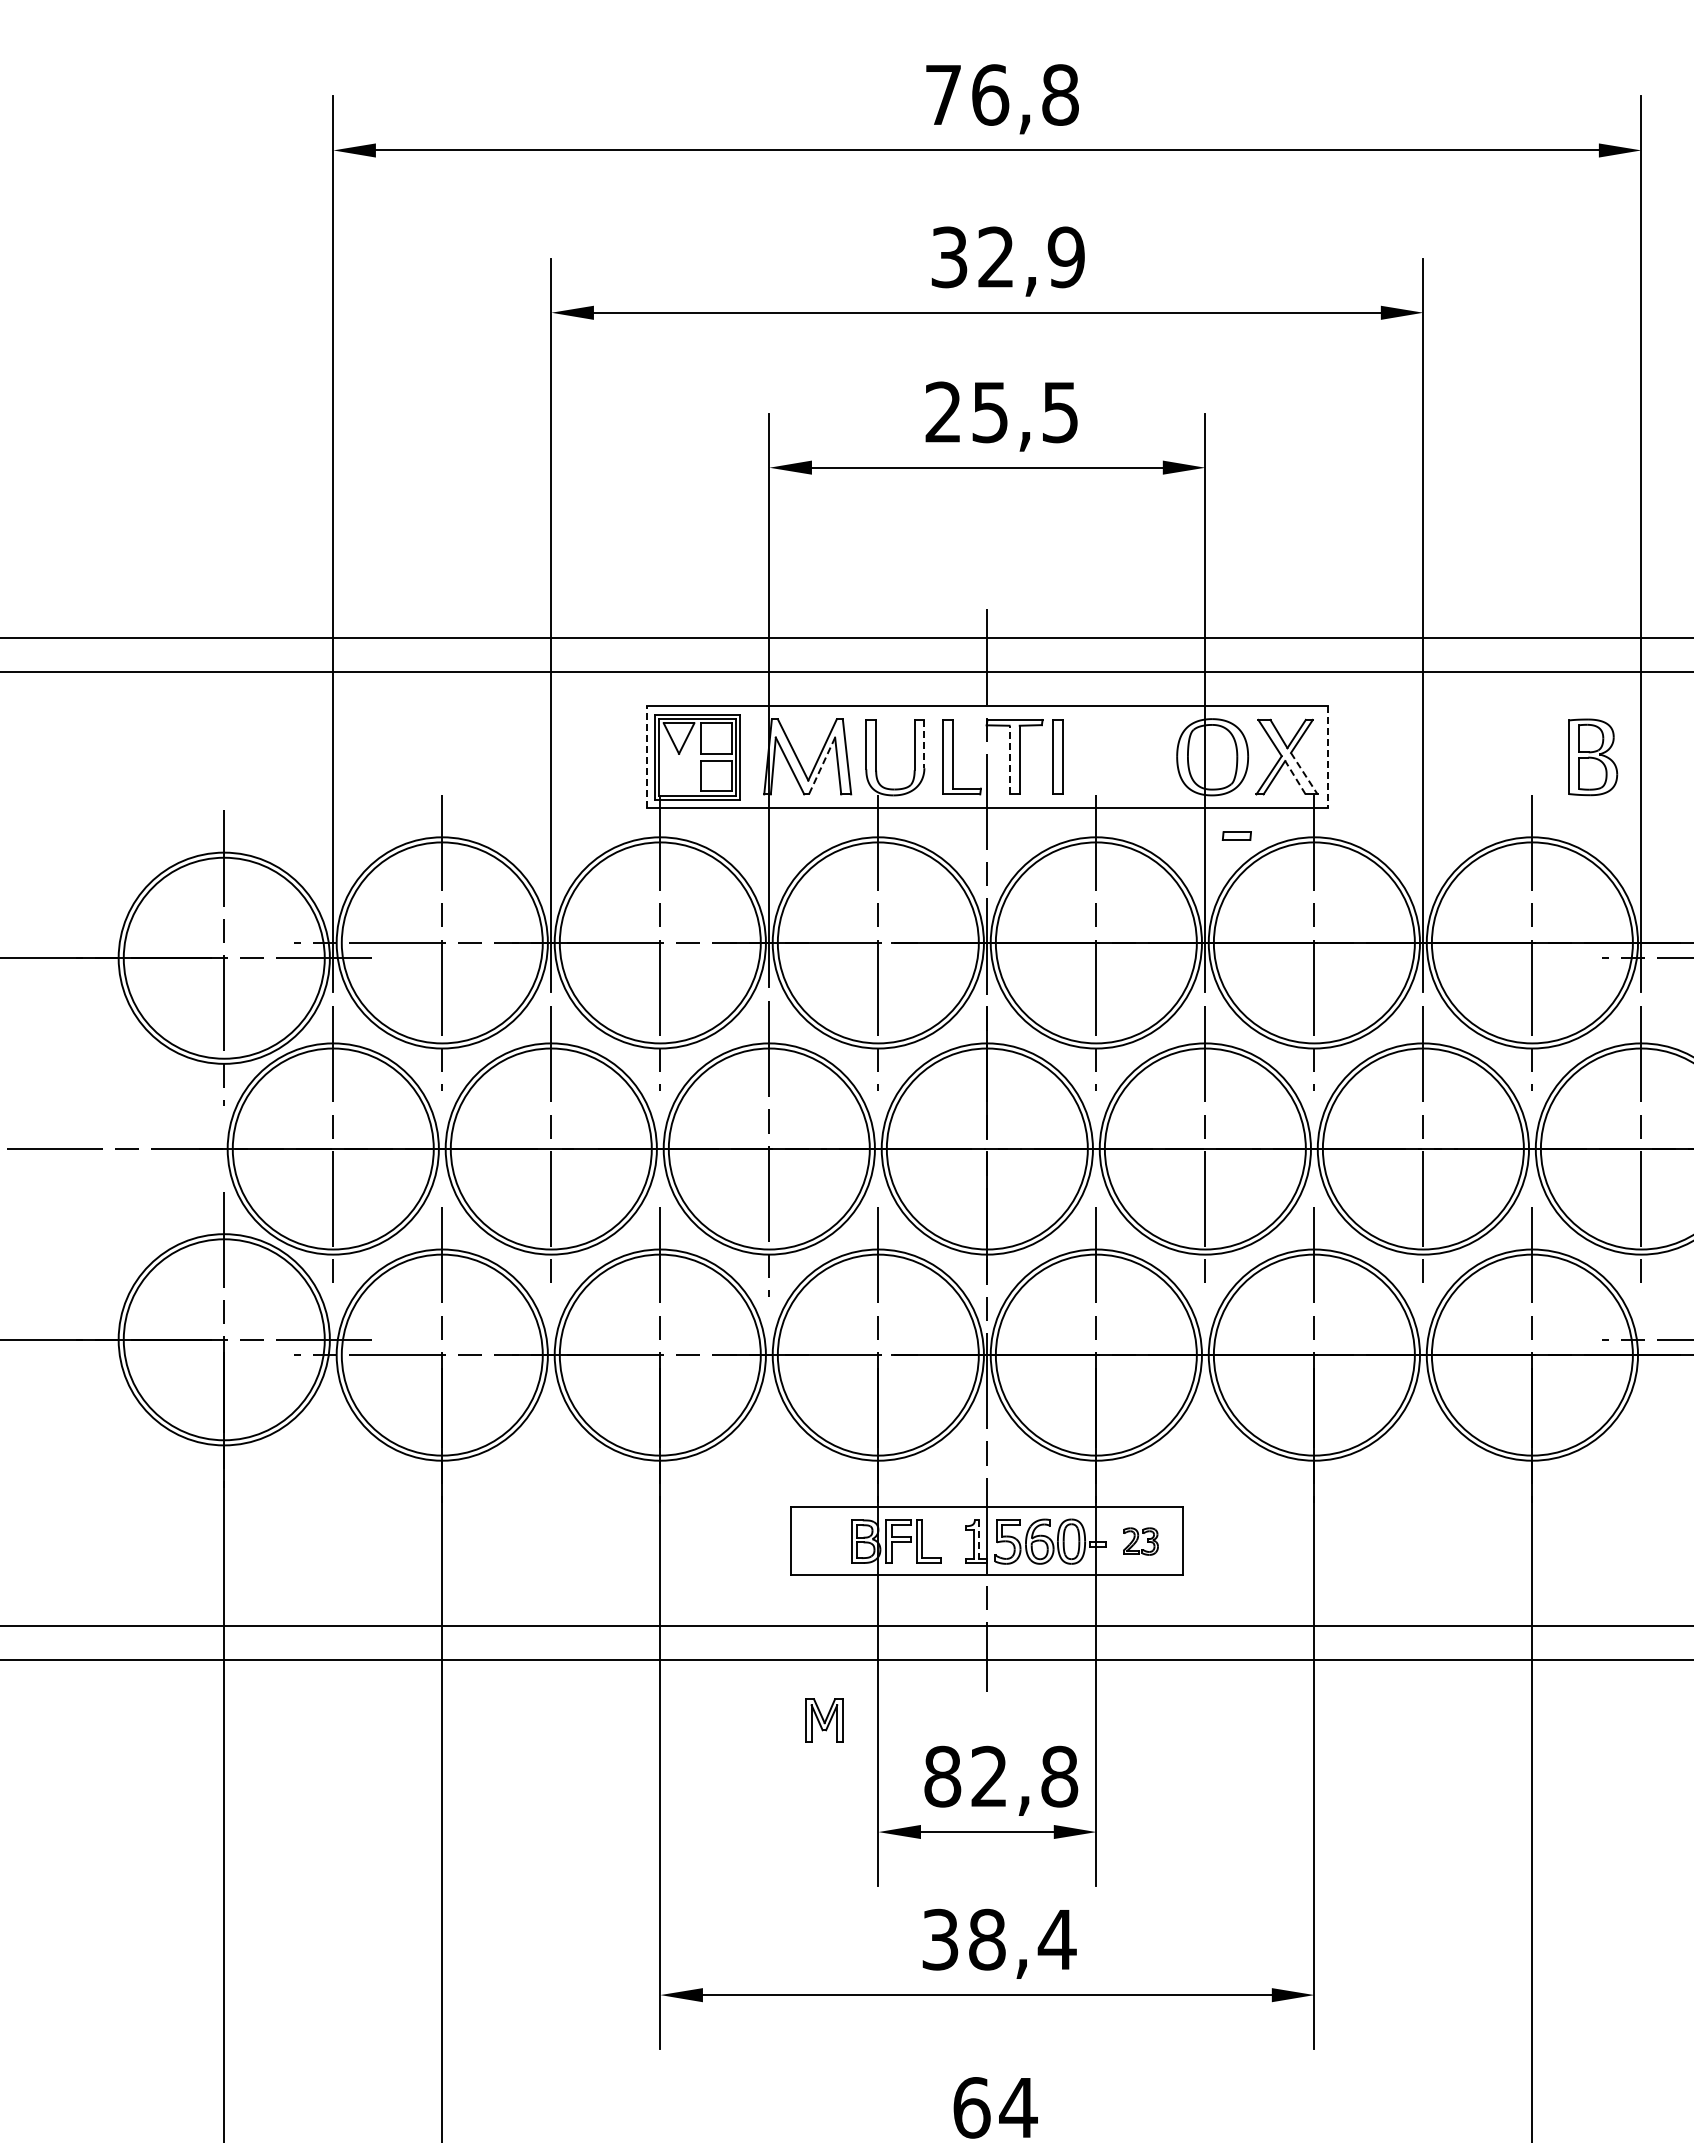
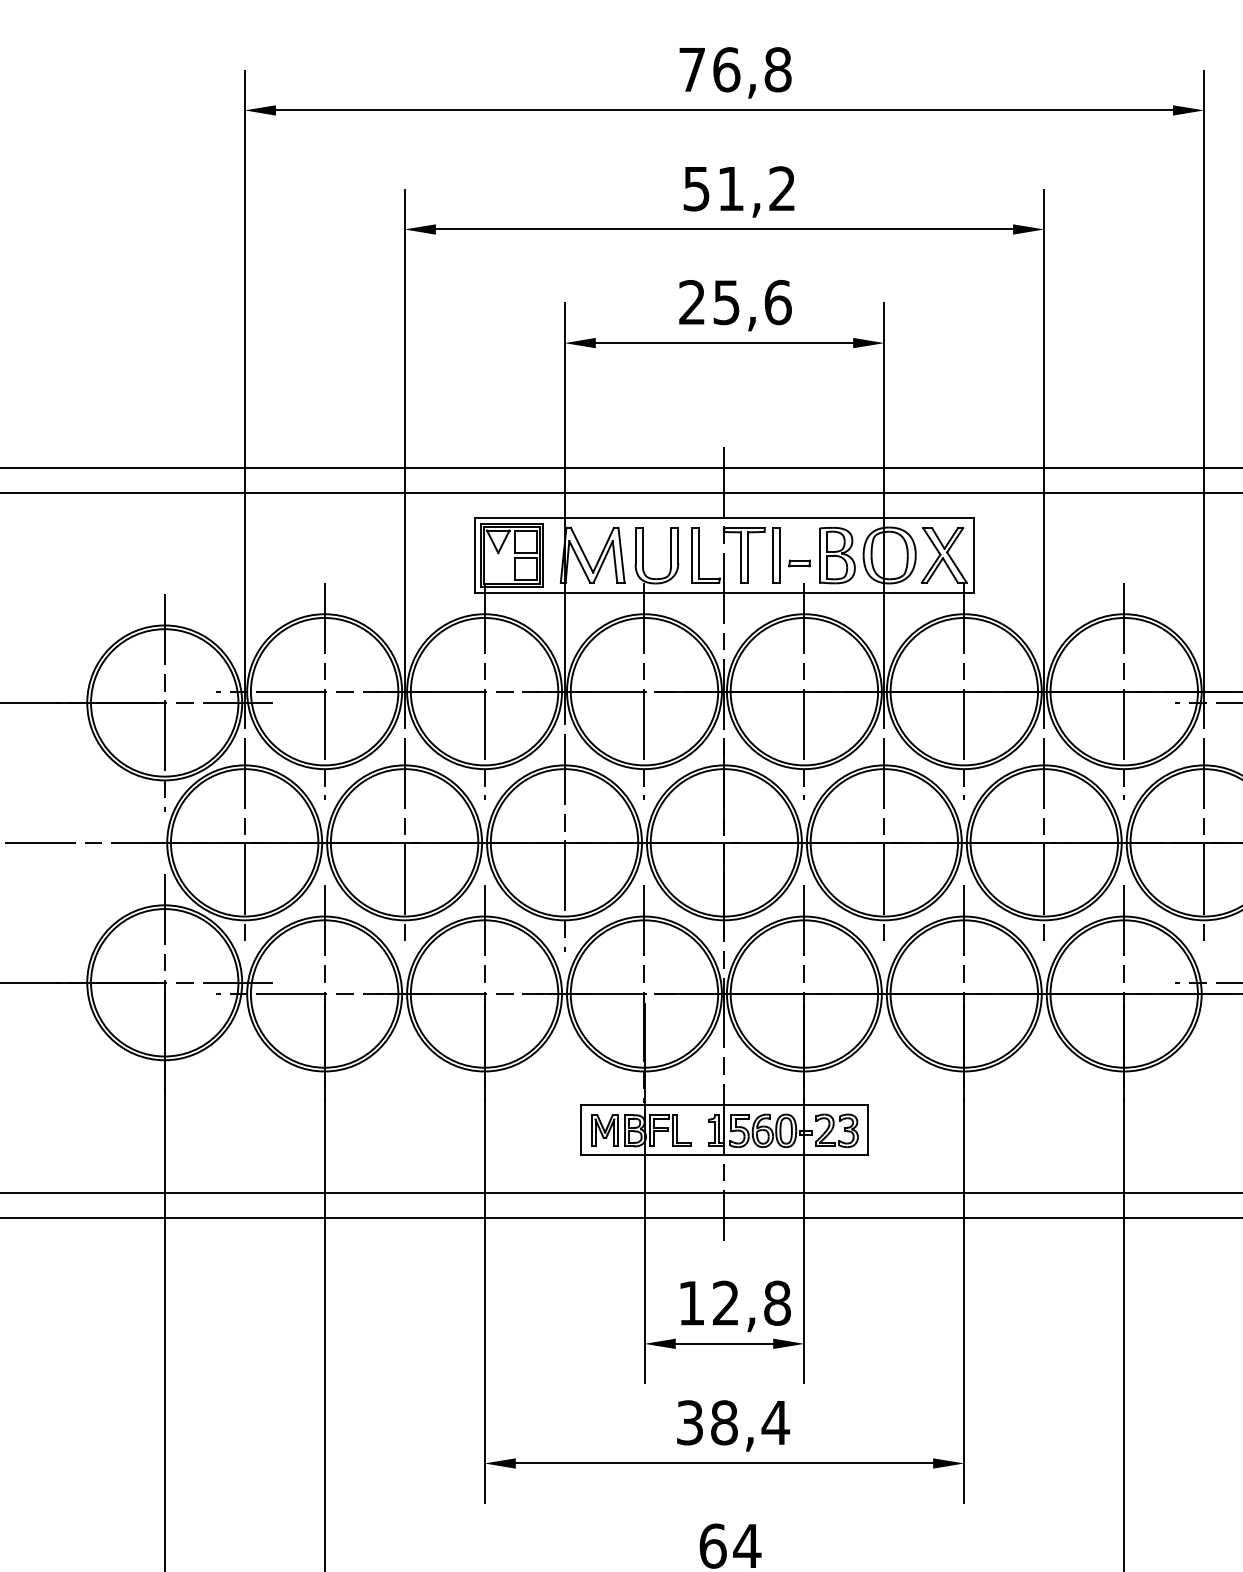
text: (1008, 257) -> (739, 188), 32,9 -> 51,2
text: (1060, 412) -> (778, 302), 25,5 -> 25,6
line: (924, 744) -> (678, 546), dashed -> solid
line: (646, 756) -> (474, 554), dashed -> solid
line: (1328, 757) -> (974, 555), dashed -> solid
part: (1593, 757) -> (837, 555), moved
line: (1009, 759) -> (740, 557), dashed -> solid
line: (821, 766) -> (602, 562), dashed -> solid
line: (1304, 773) -> (957, 567), dashed -> solid
line: (1295, 777) -> (950, 570), dashed -> solid
part: (1236, 835) -> (799, 563), moved
line: (979, 1539) -> (718, 1129), dashed -> solid
part: (1140, 1541) -> (836, 1130), size x1.67
part: (824, 1720) -> (604, 1130), moved
text: (942, 1776) -> (691, 1303), 82,8 -> 12,8

